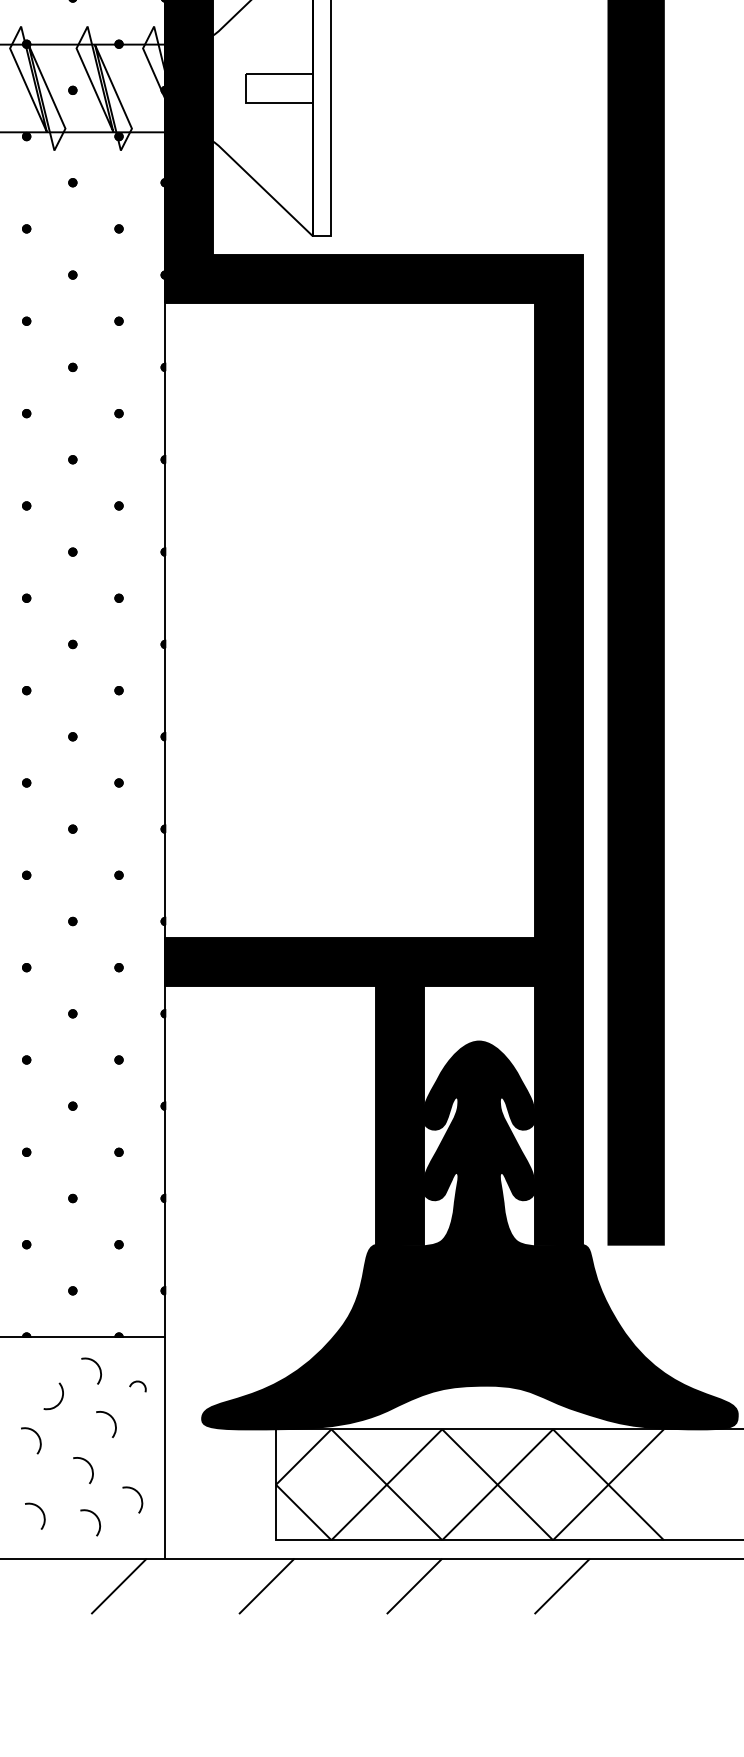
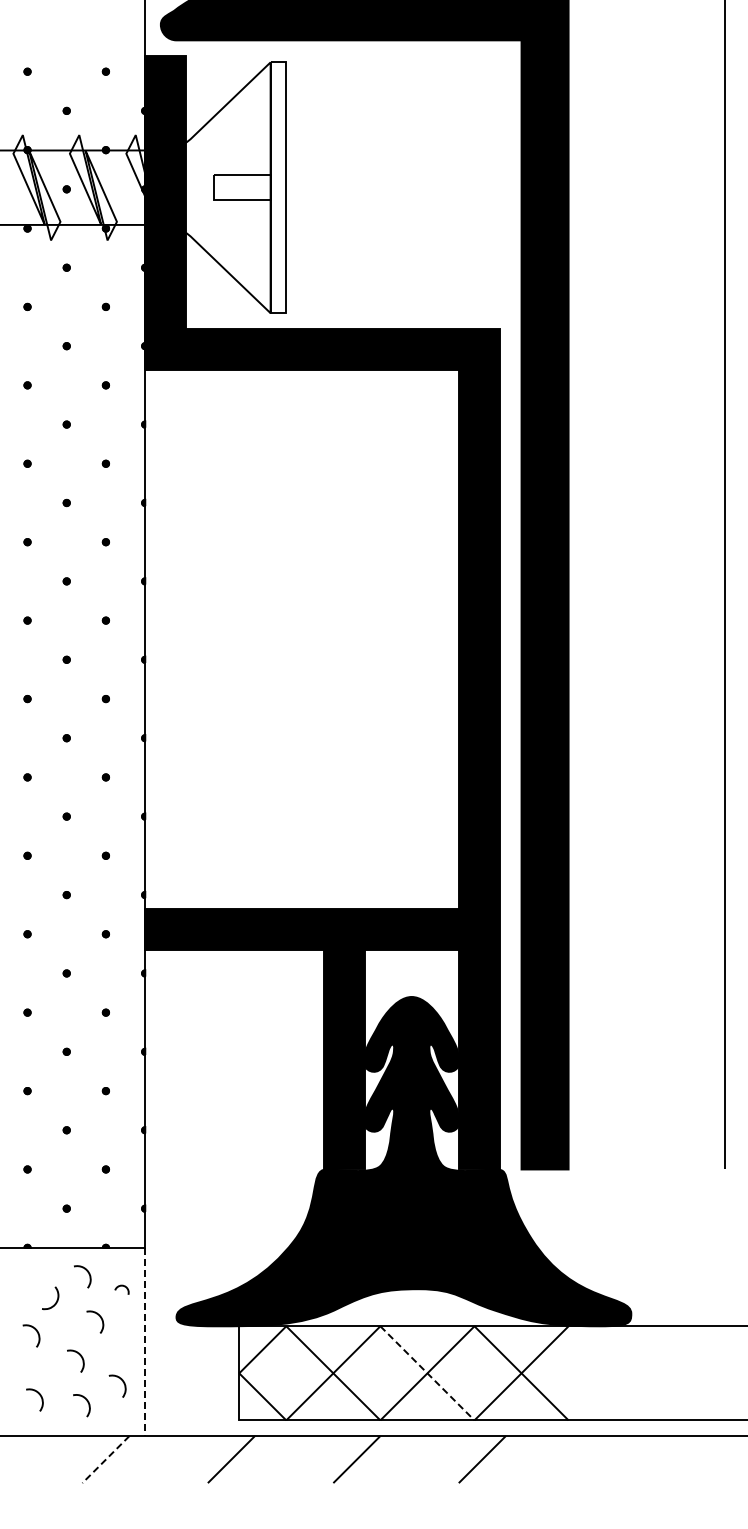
line: (165, 1448) -> (145, 1342), solid -> dashed
line: (497, 1484) -> (427, 1373), solid -> dashed
line: (118, 1586) -> (105, 1459), solid -> dashed

